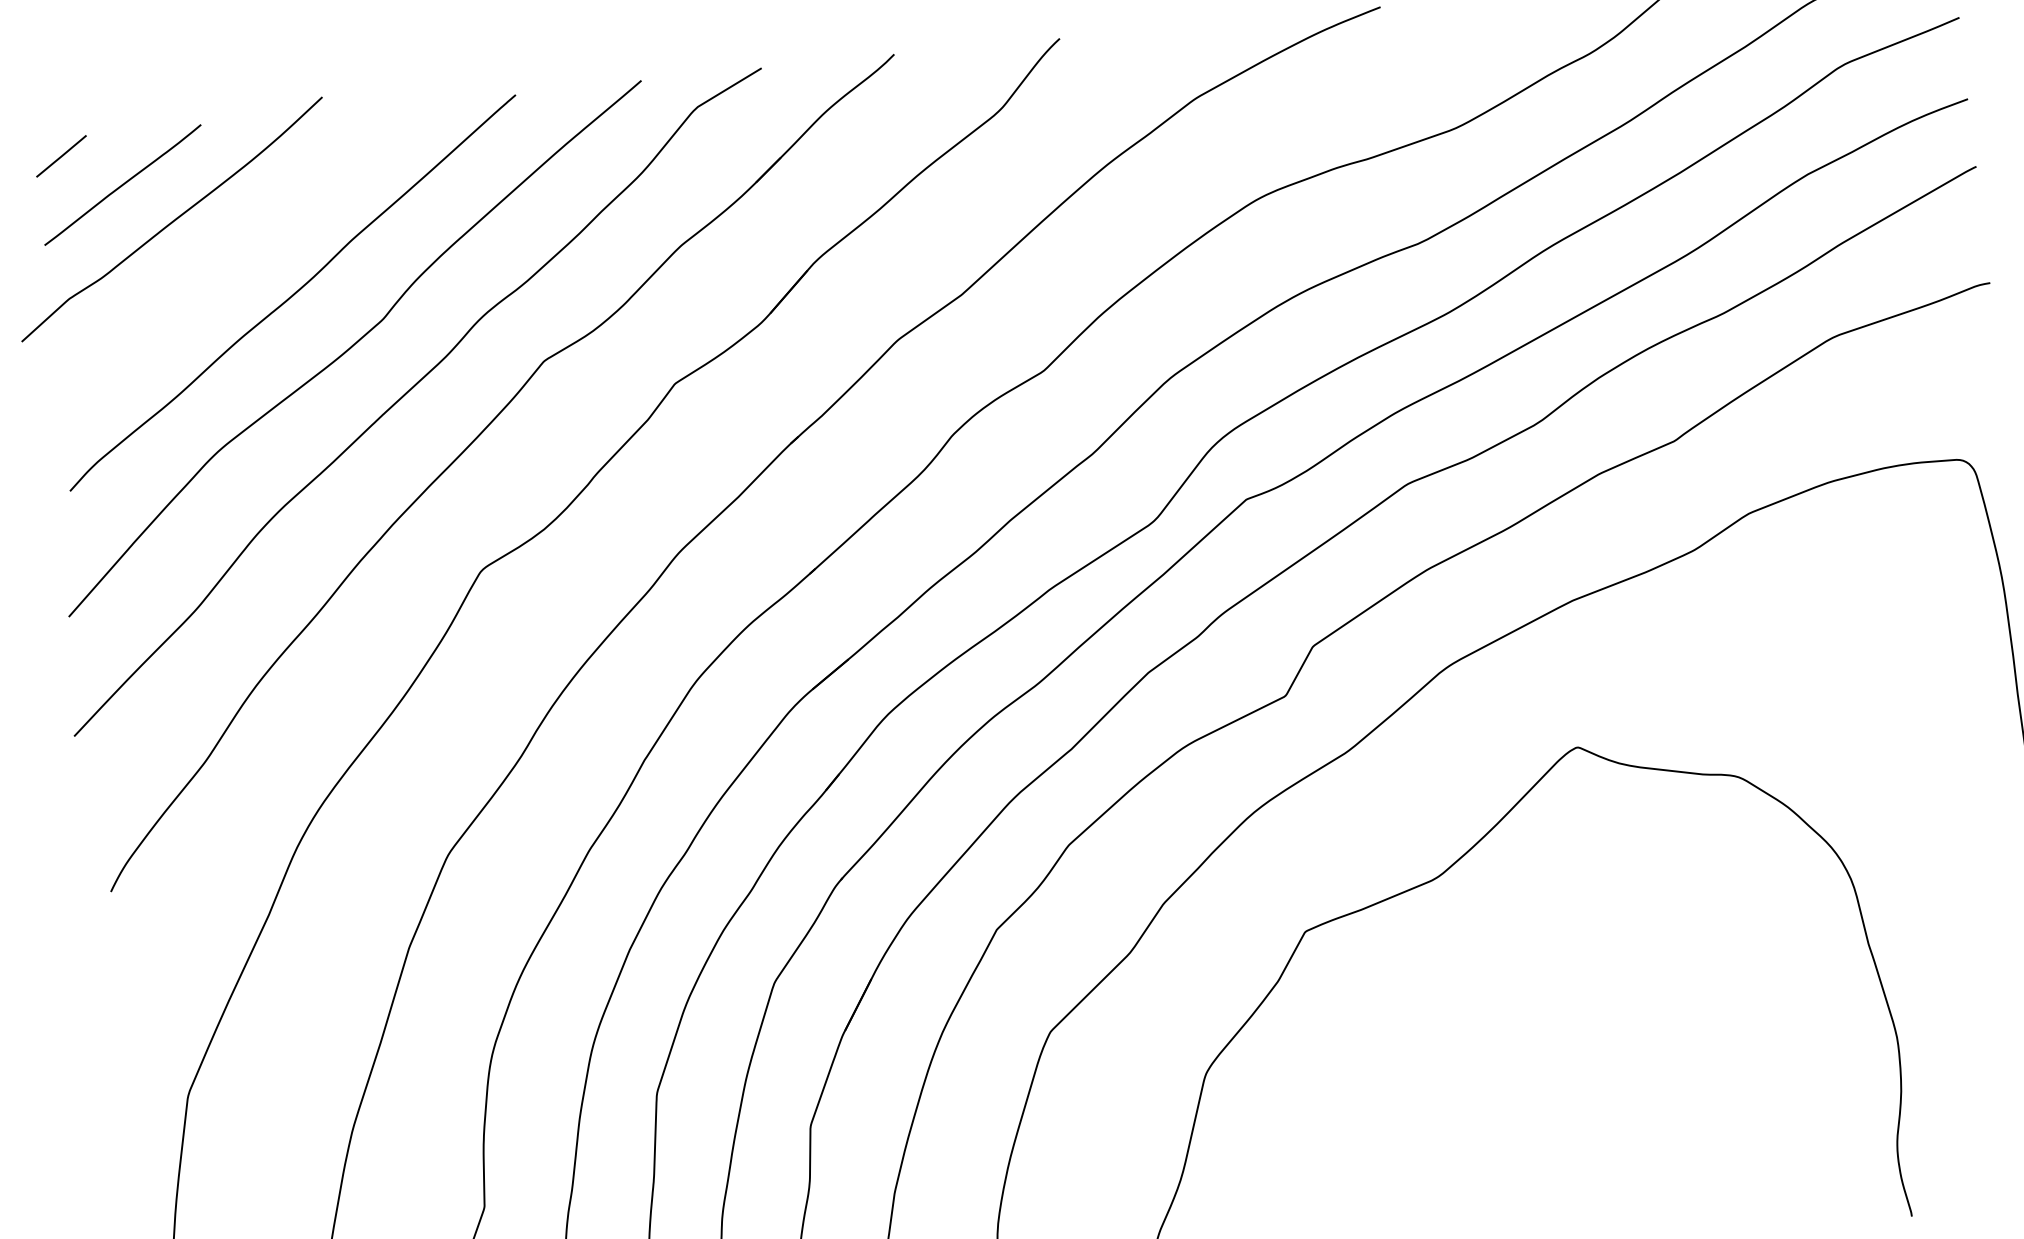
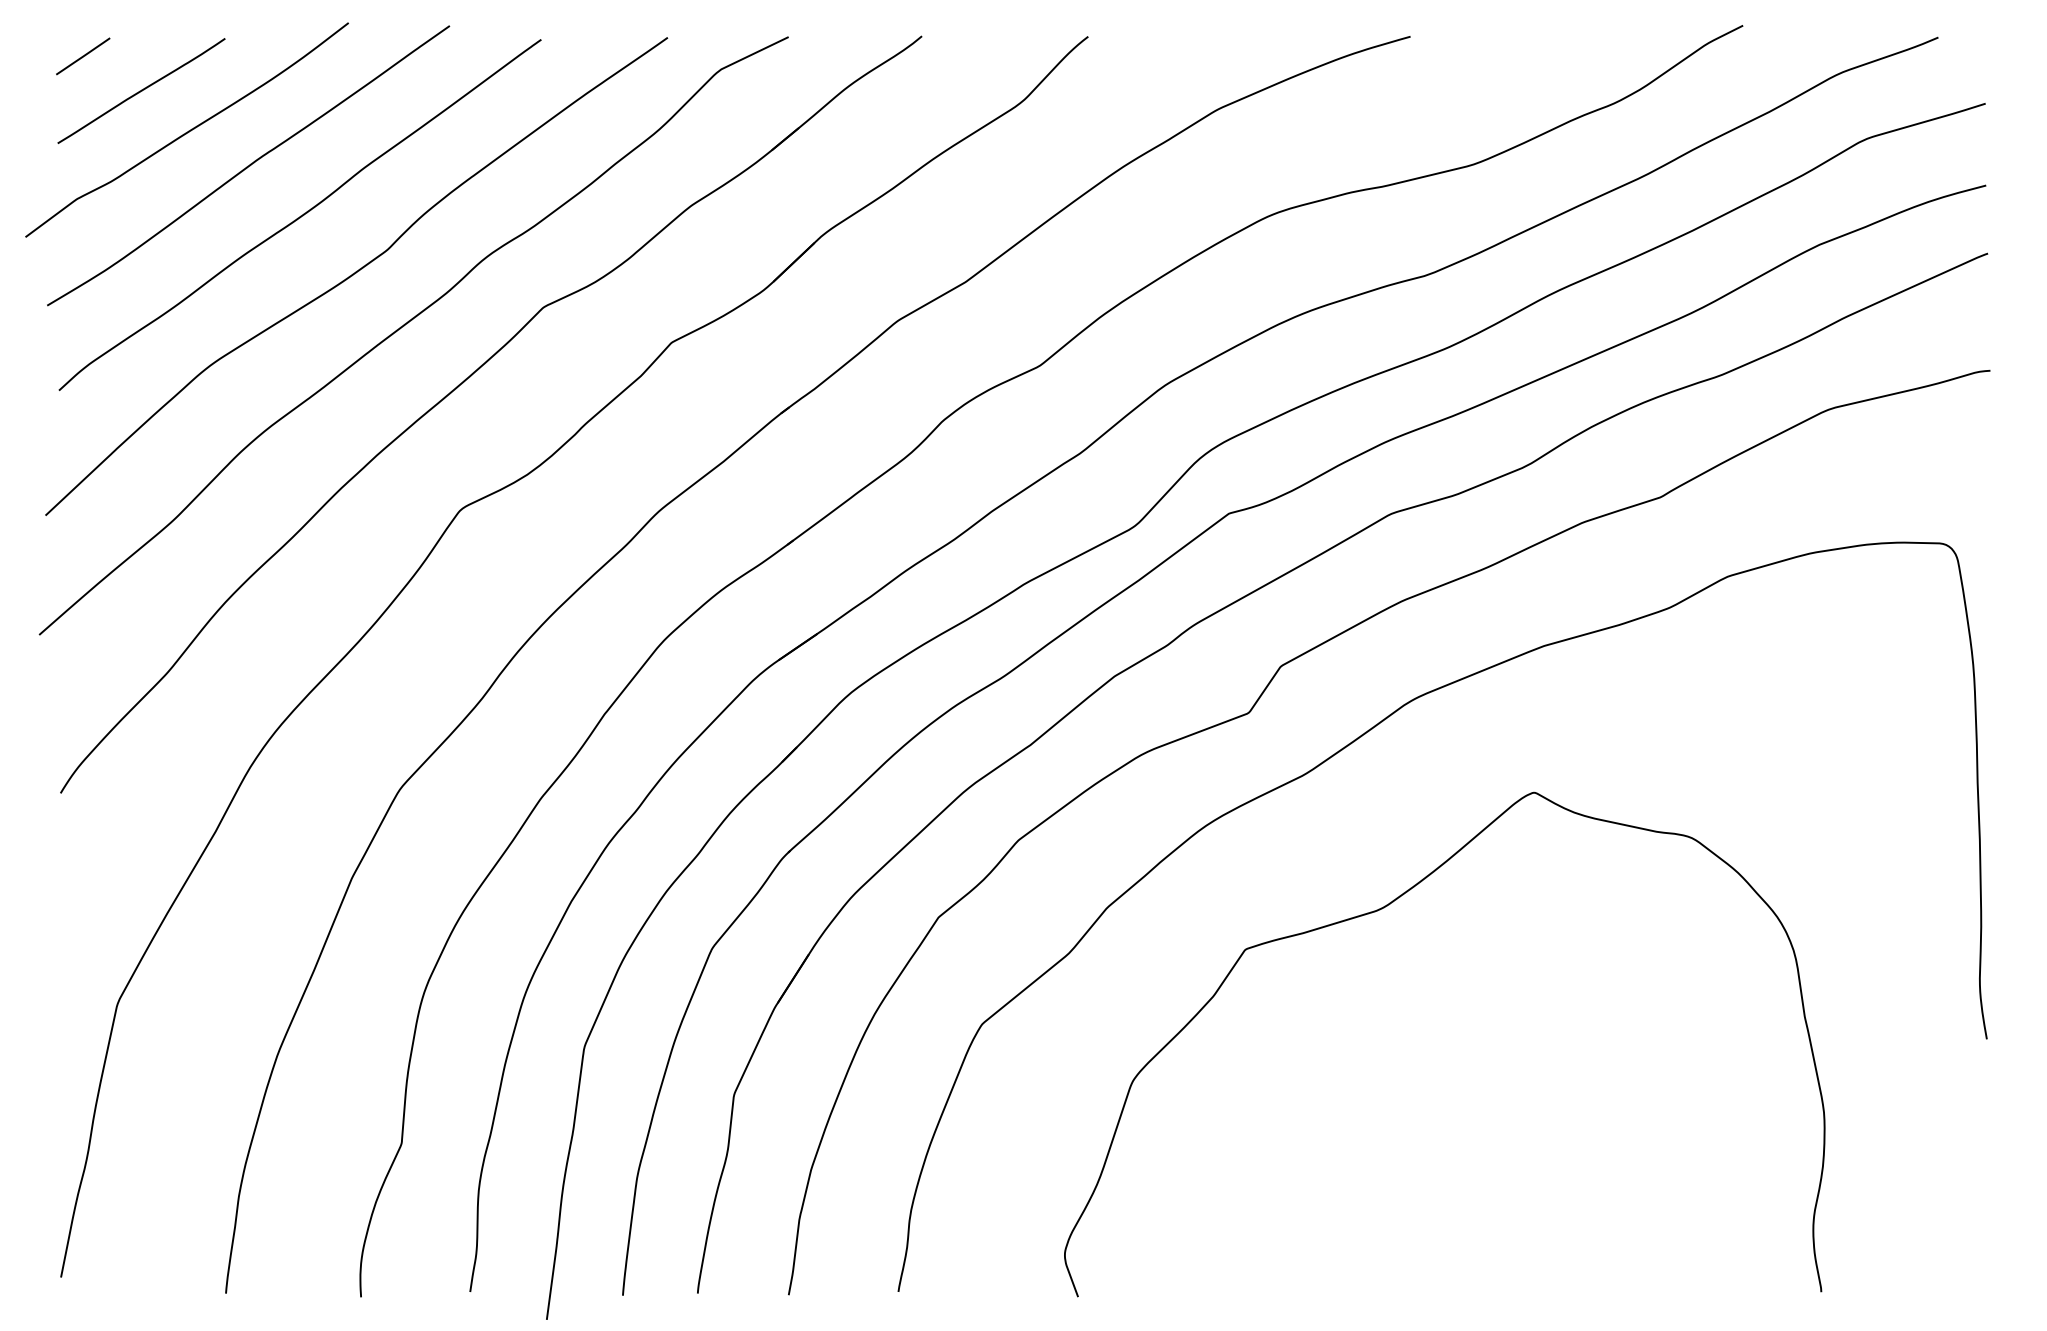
curve: (236, 248) -> (248, 165), added

